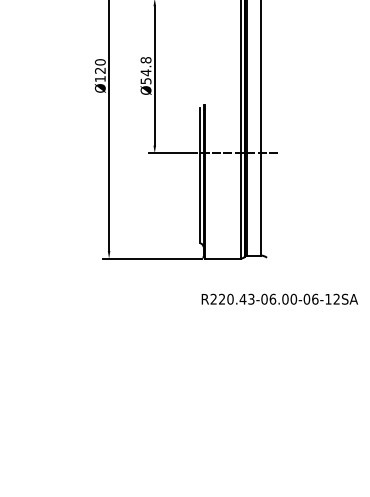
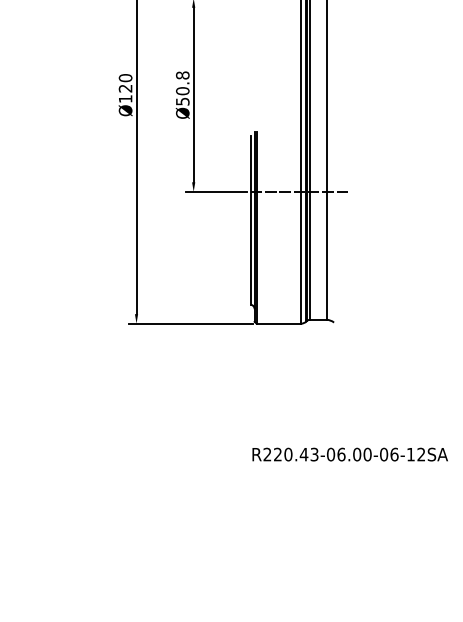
text: (145, 72) -> (182, 90), Ø54.8 -> Ø50.8
text: (279, 298) -> (349, 453), moved

